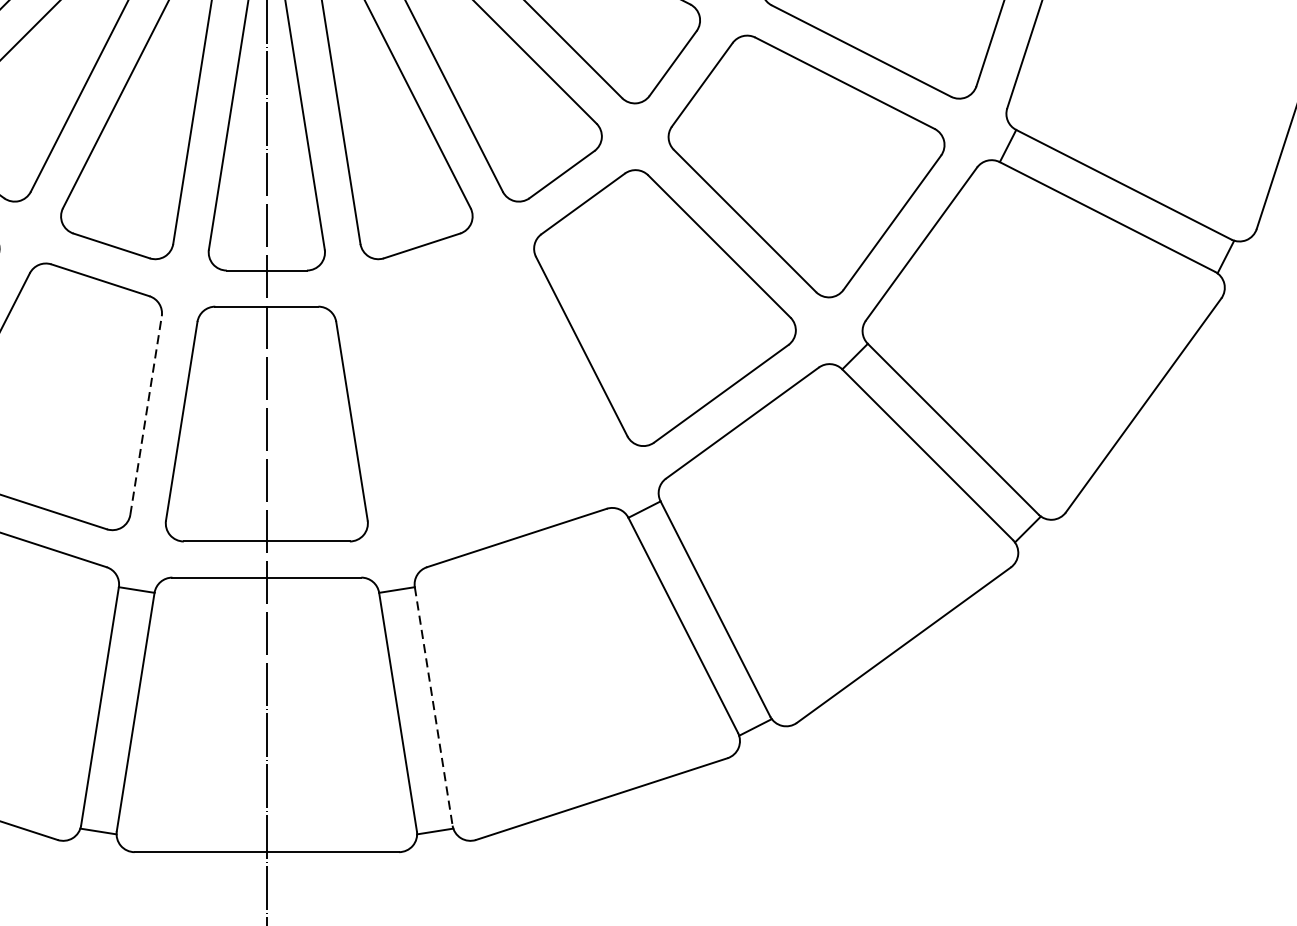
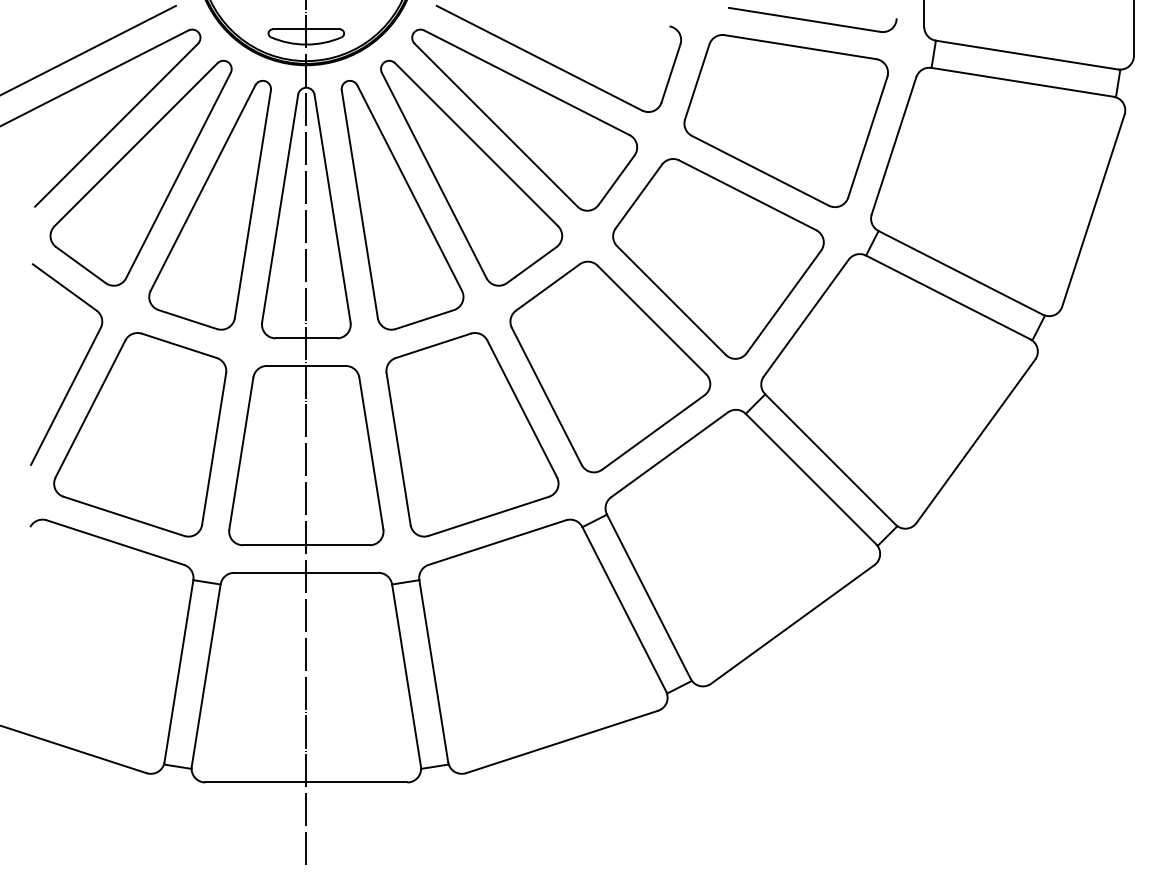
part: (484, 396) -> (472, 434), added
line: (146, 416) -> (214, 449), dashed -> solid
line: (433, 706) -> (433, 671), dashed -> solid

